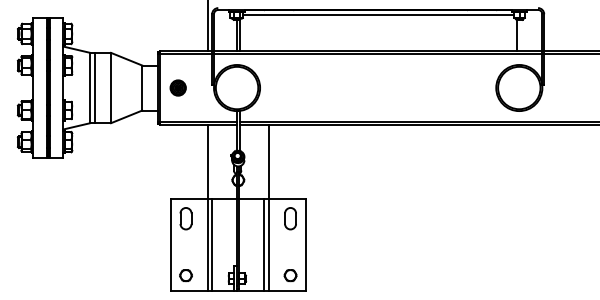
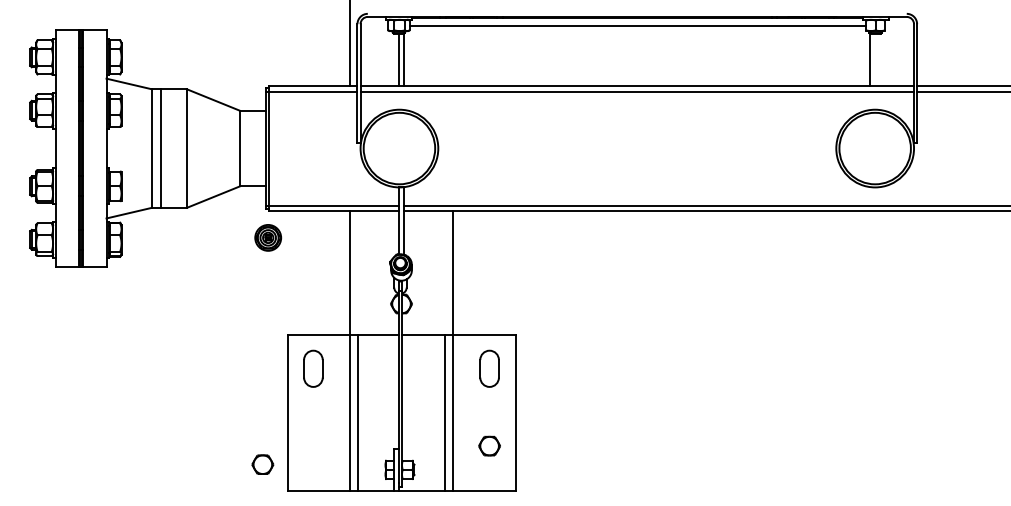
part: (177, 87) -> (267, 236), moved
part: (185, 275) -> (261, 464), moved
part: (290, 275) -> (489, 445), moved

